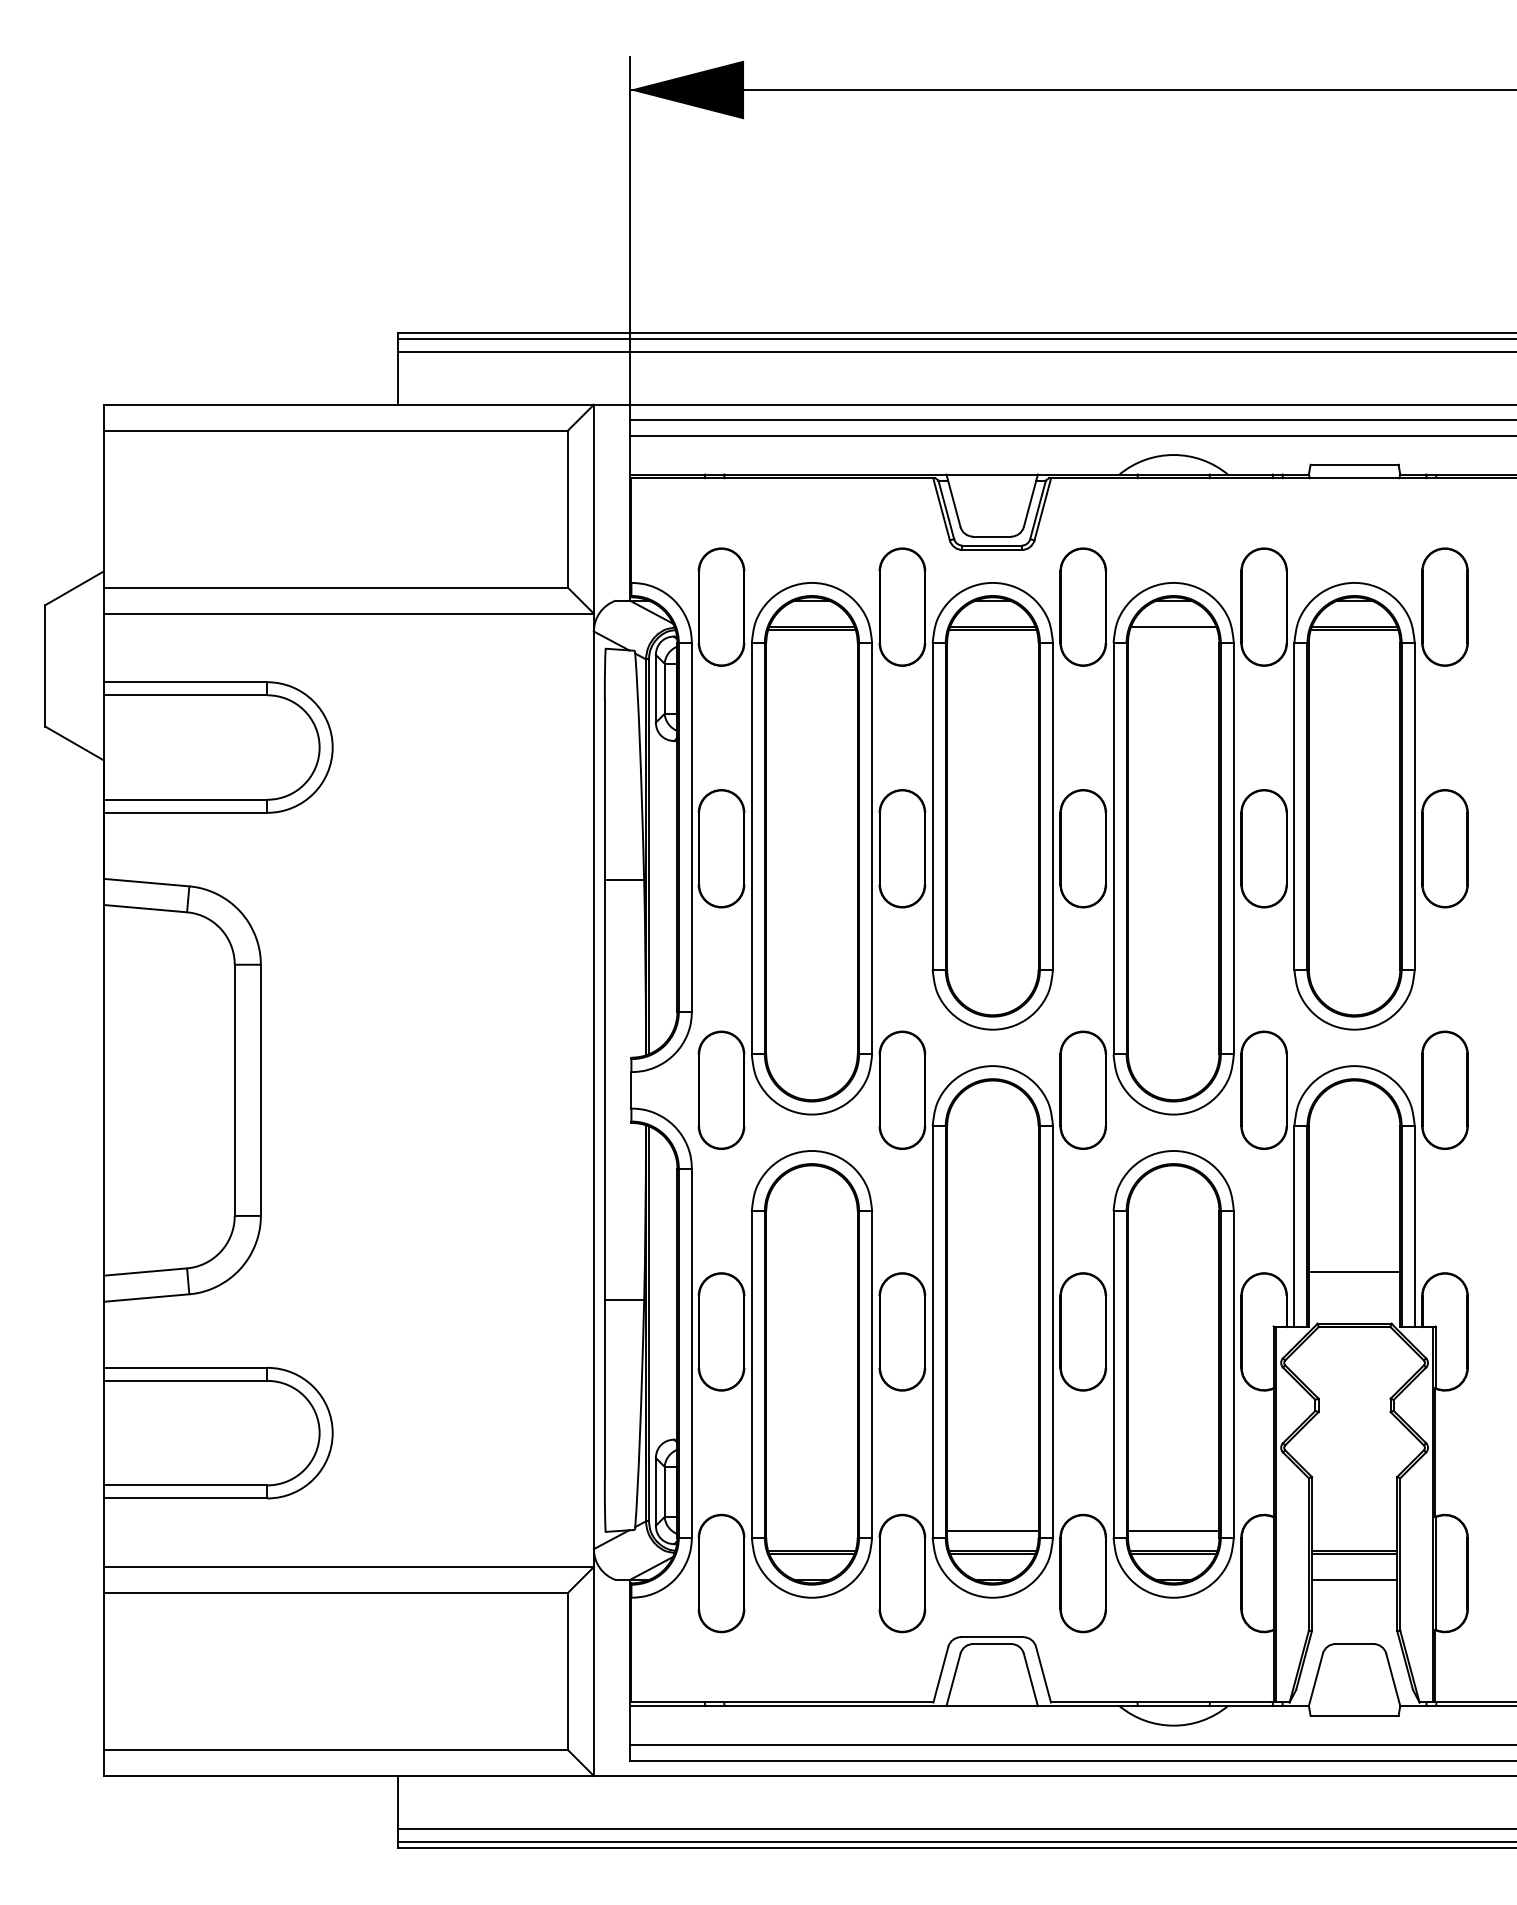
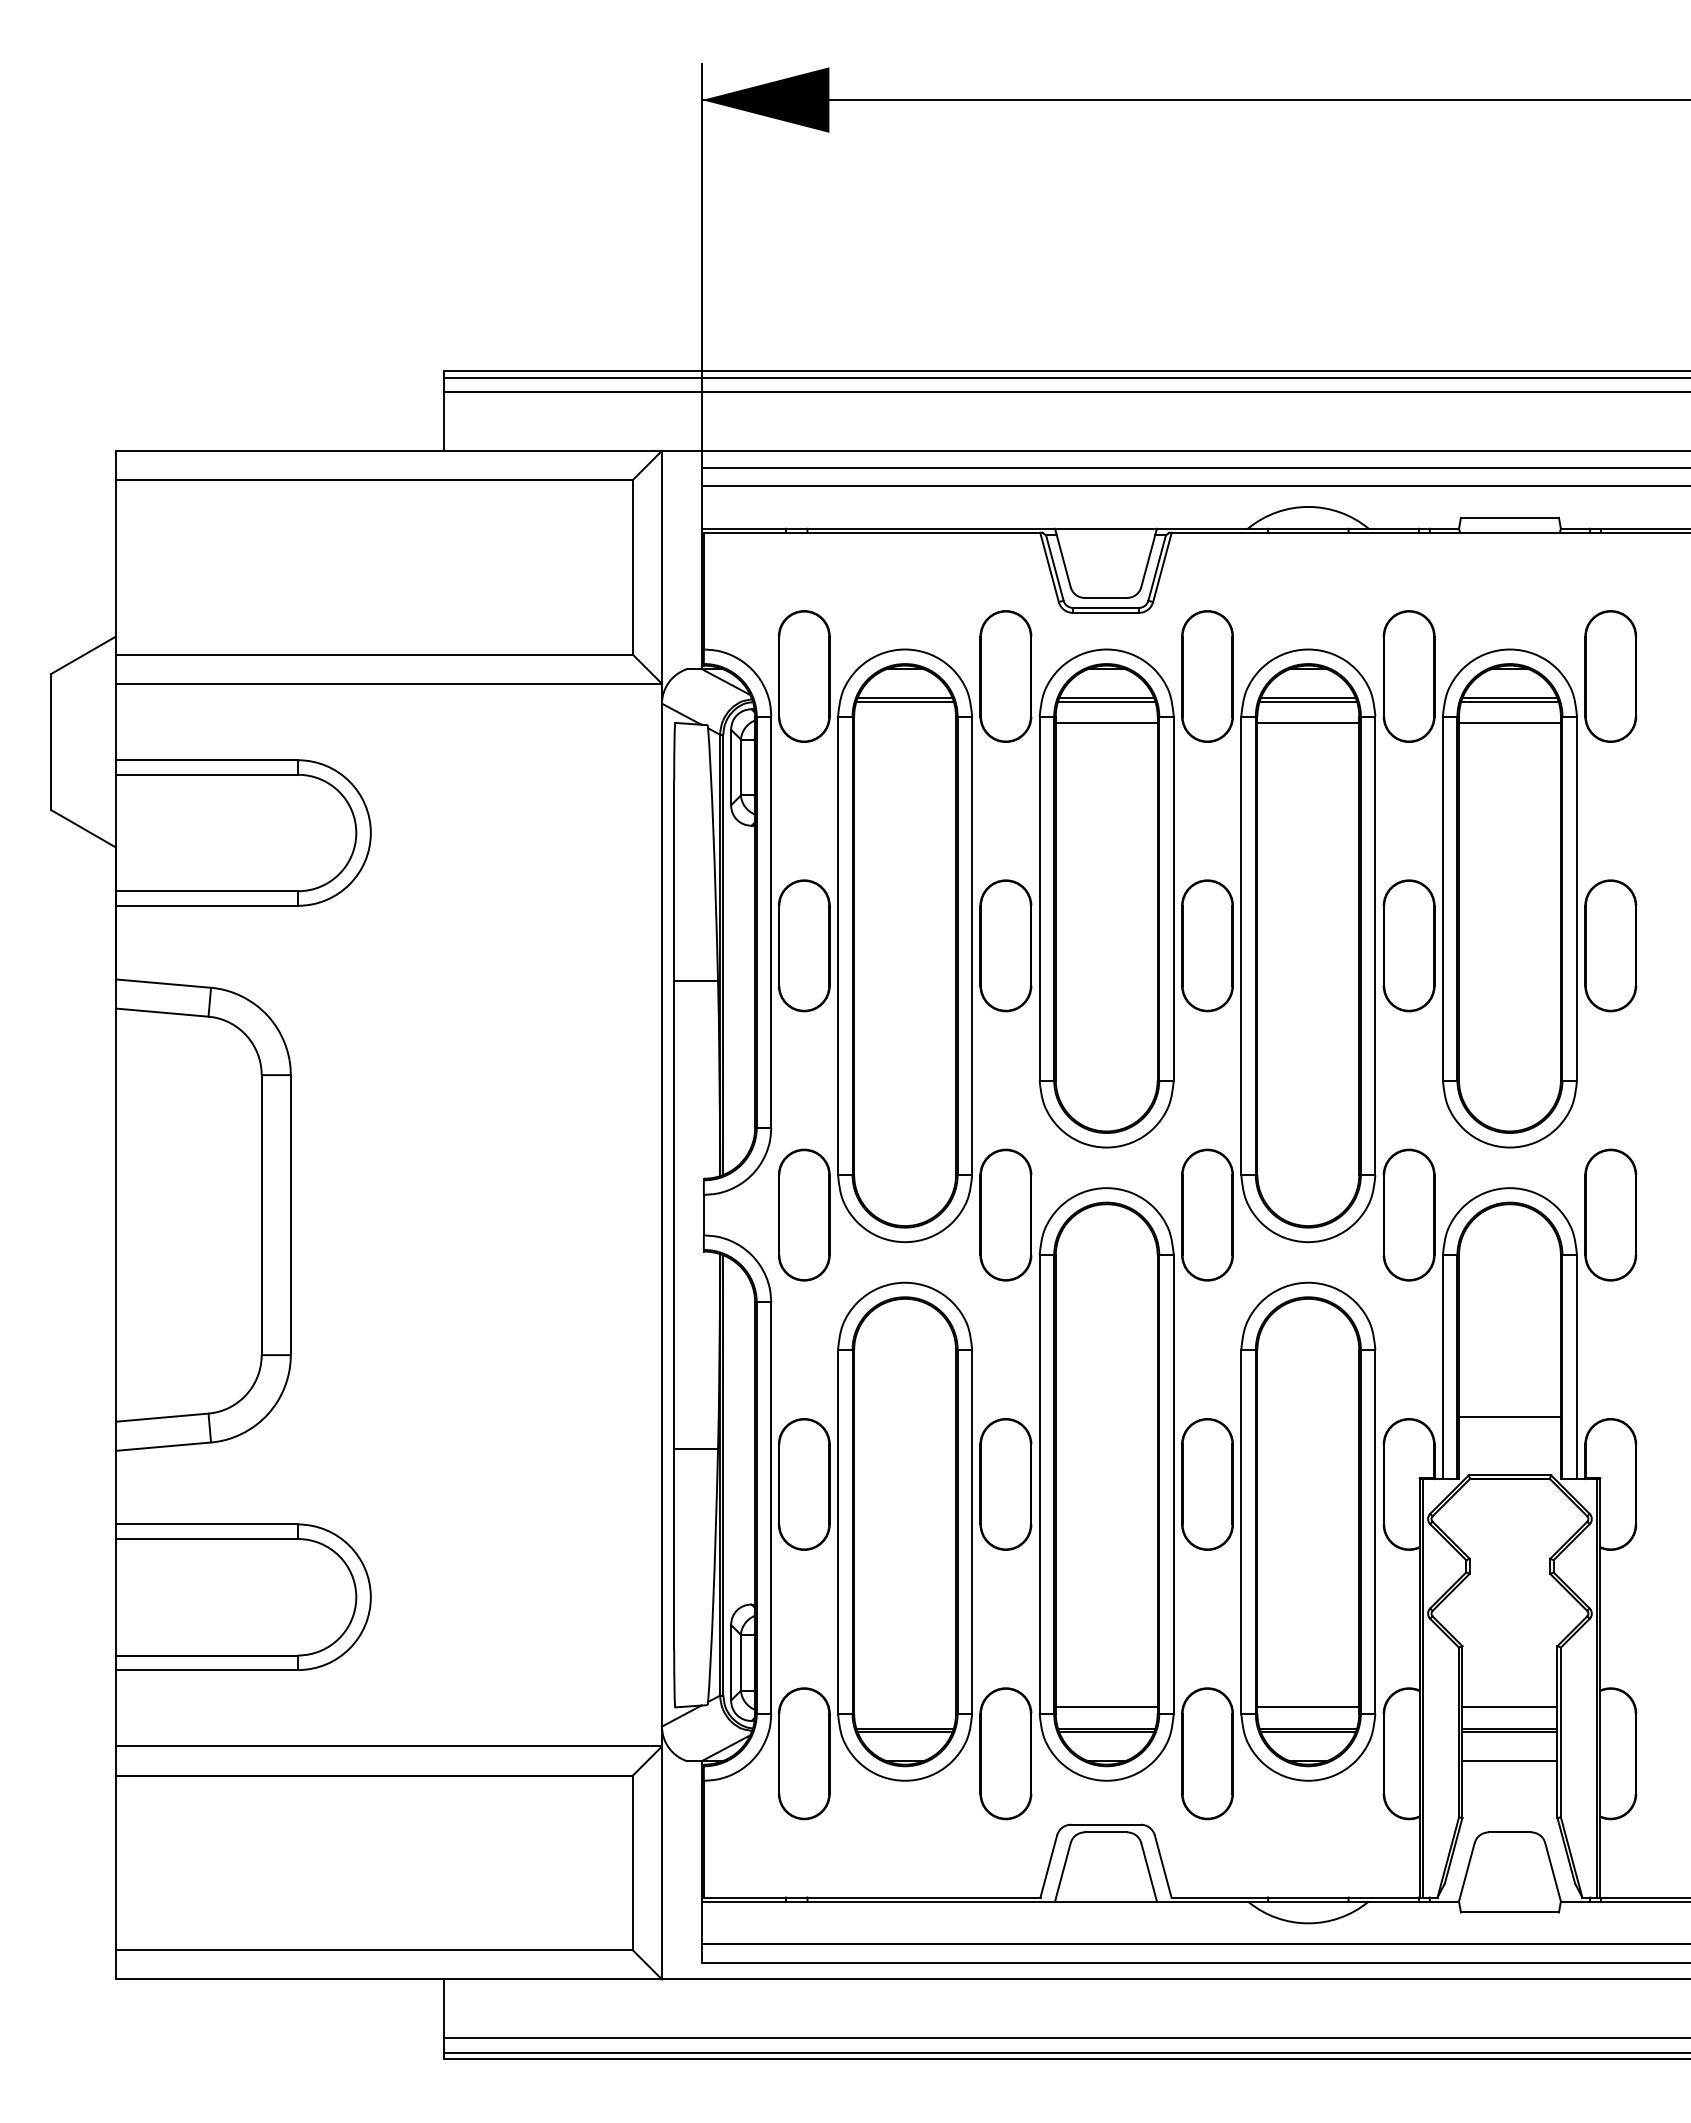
line: (1173, 629) -> (1308, 701), added
line: (992, 649) -> (1106, 723), added
line: (1173, 649) -> (1308, 723), added
line: (1354, 649) -> (1509, 723), added
line: (1354, 1531) -> (1509, 1706), added

